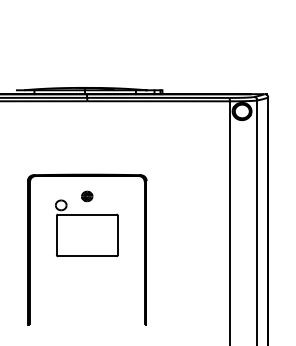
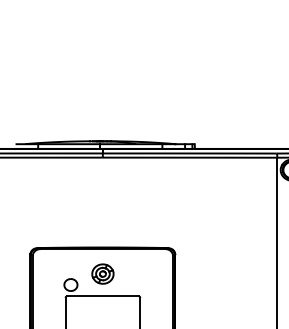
part: (86, 196) -> (101, 274), size x1.67

